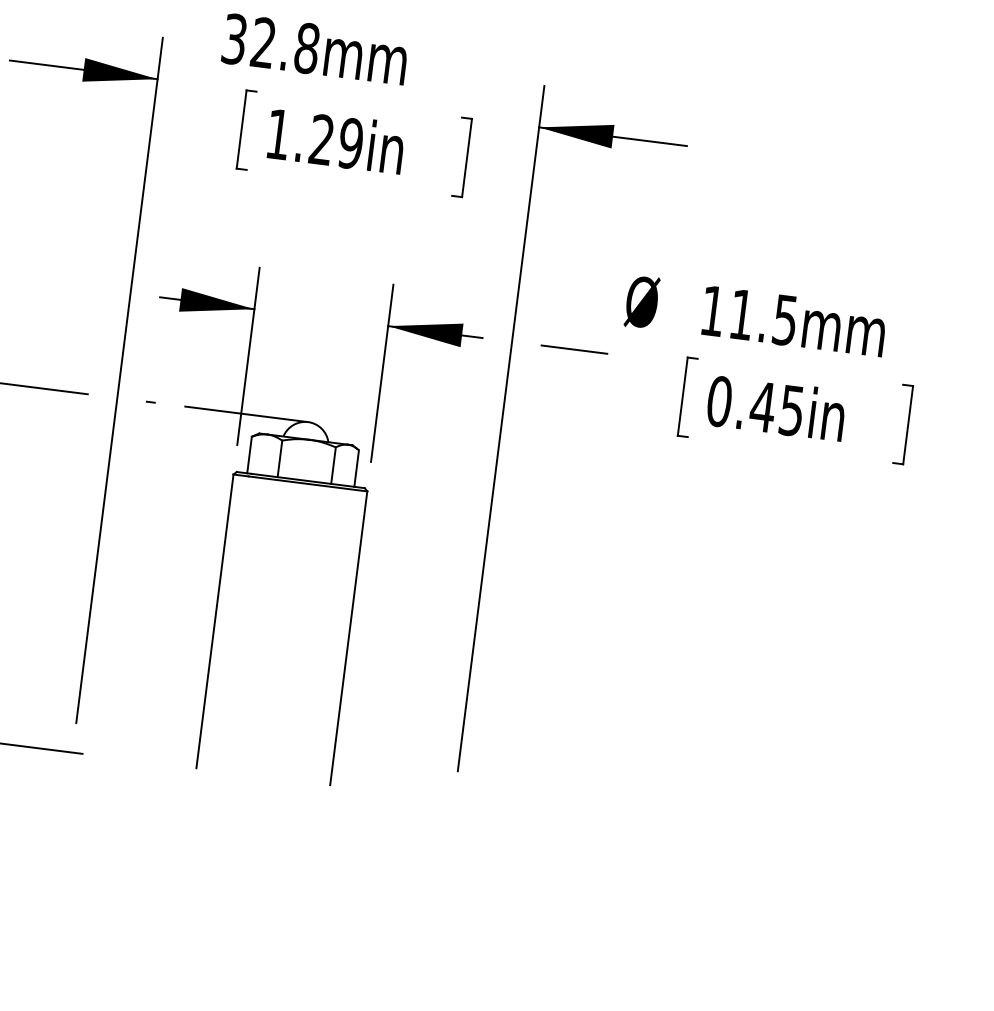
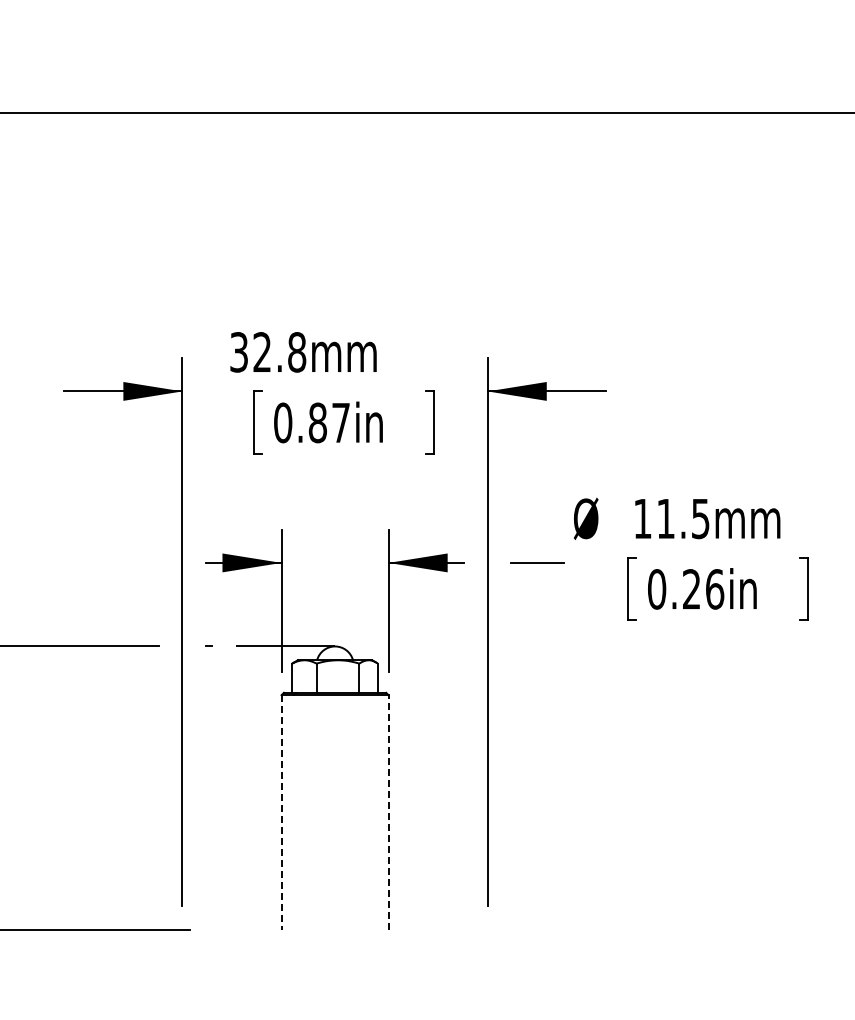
text: (315, 138) -> (312, 422), 1.29in -> 0.87in
text: (777, 409) -> (703, 589), 0.45in -> 0.26in
line: (214, 622) -> (281, 813), solid -> dashed
line: (348, 638) -> (388, 812), solid -> dashed

